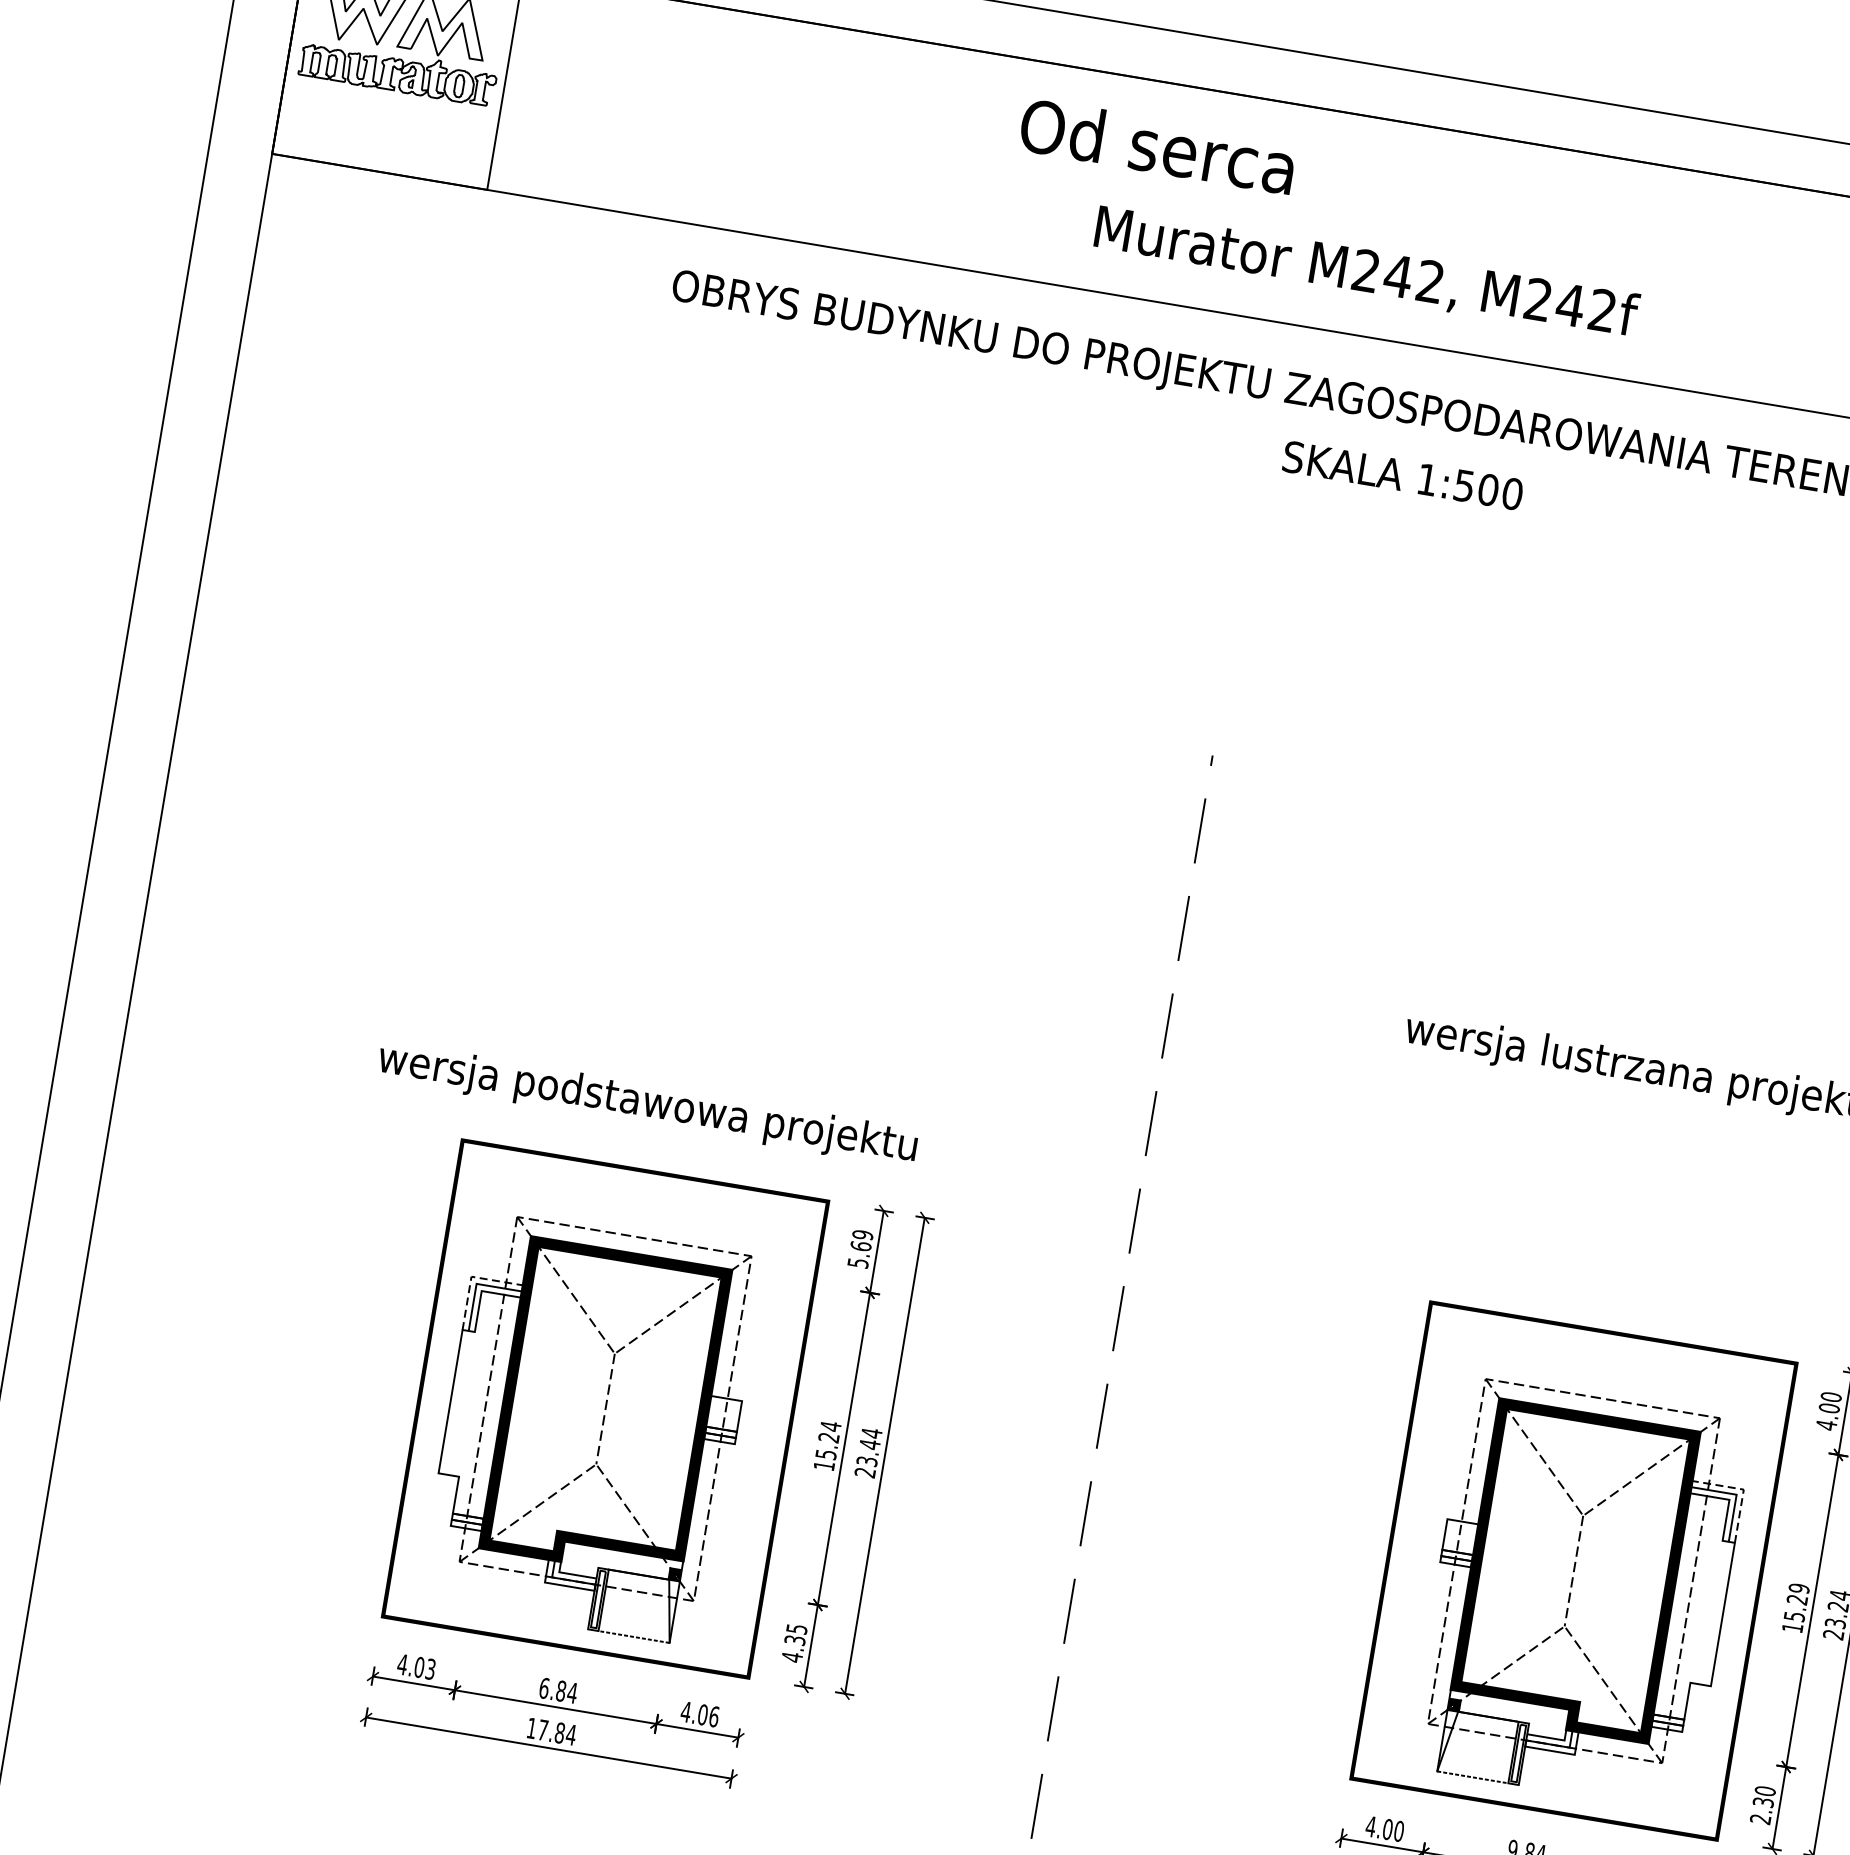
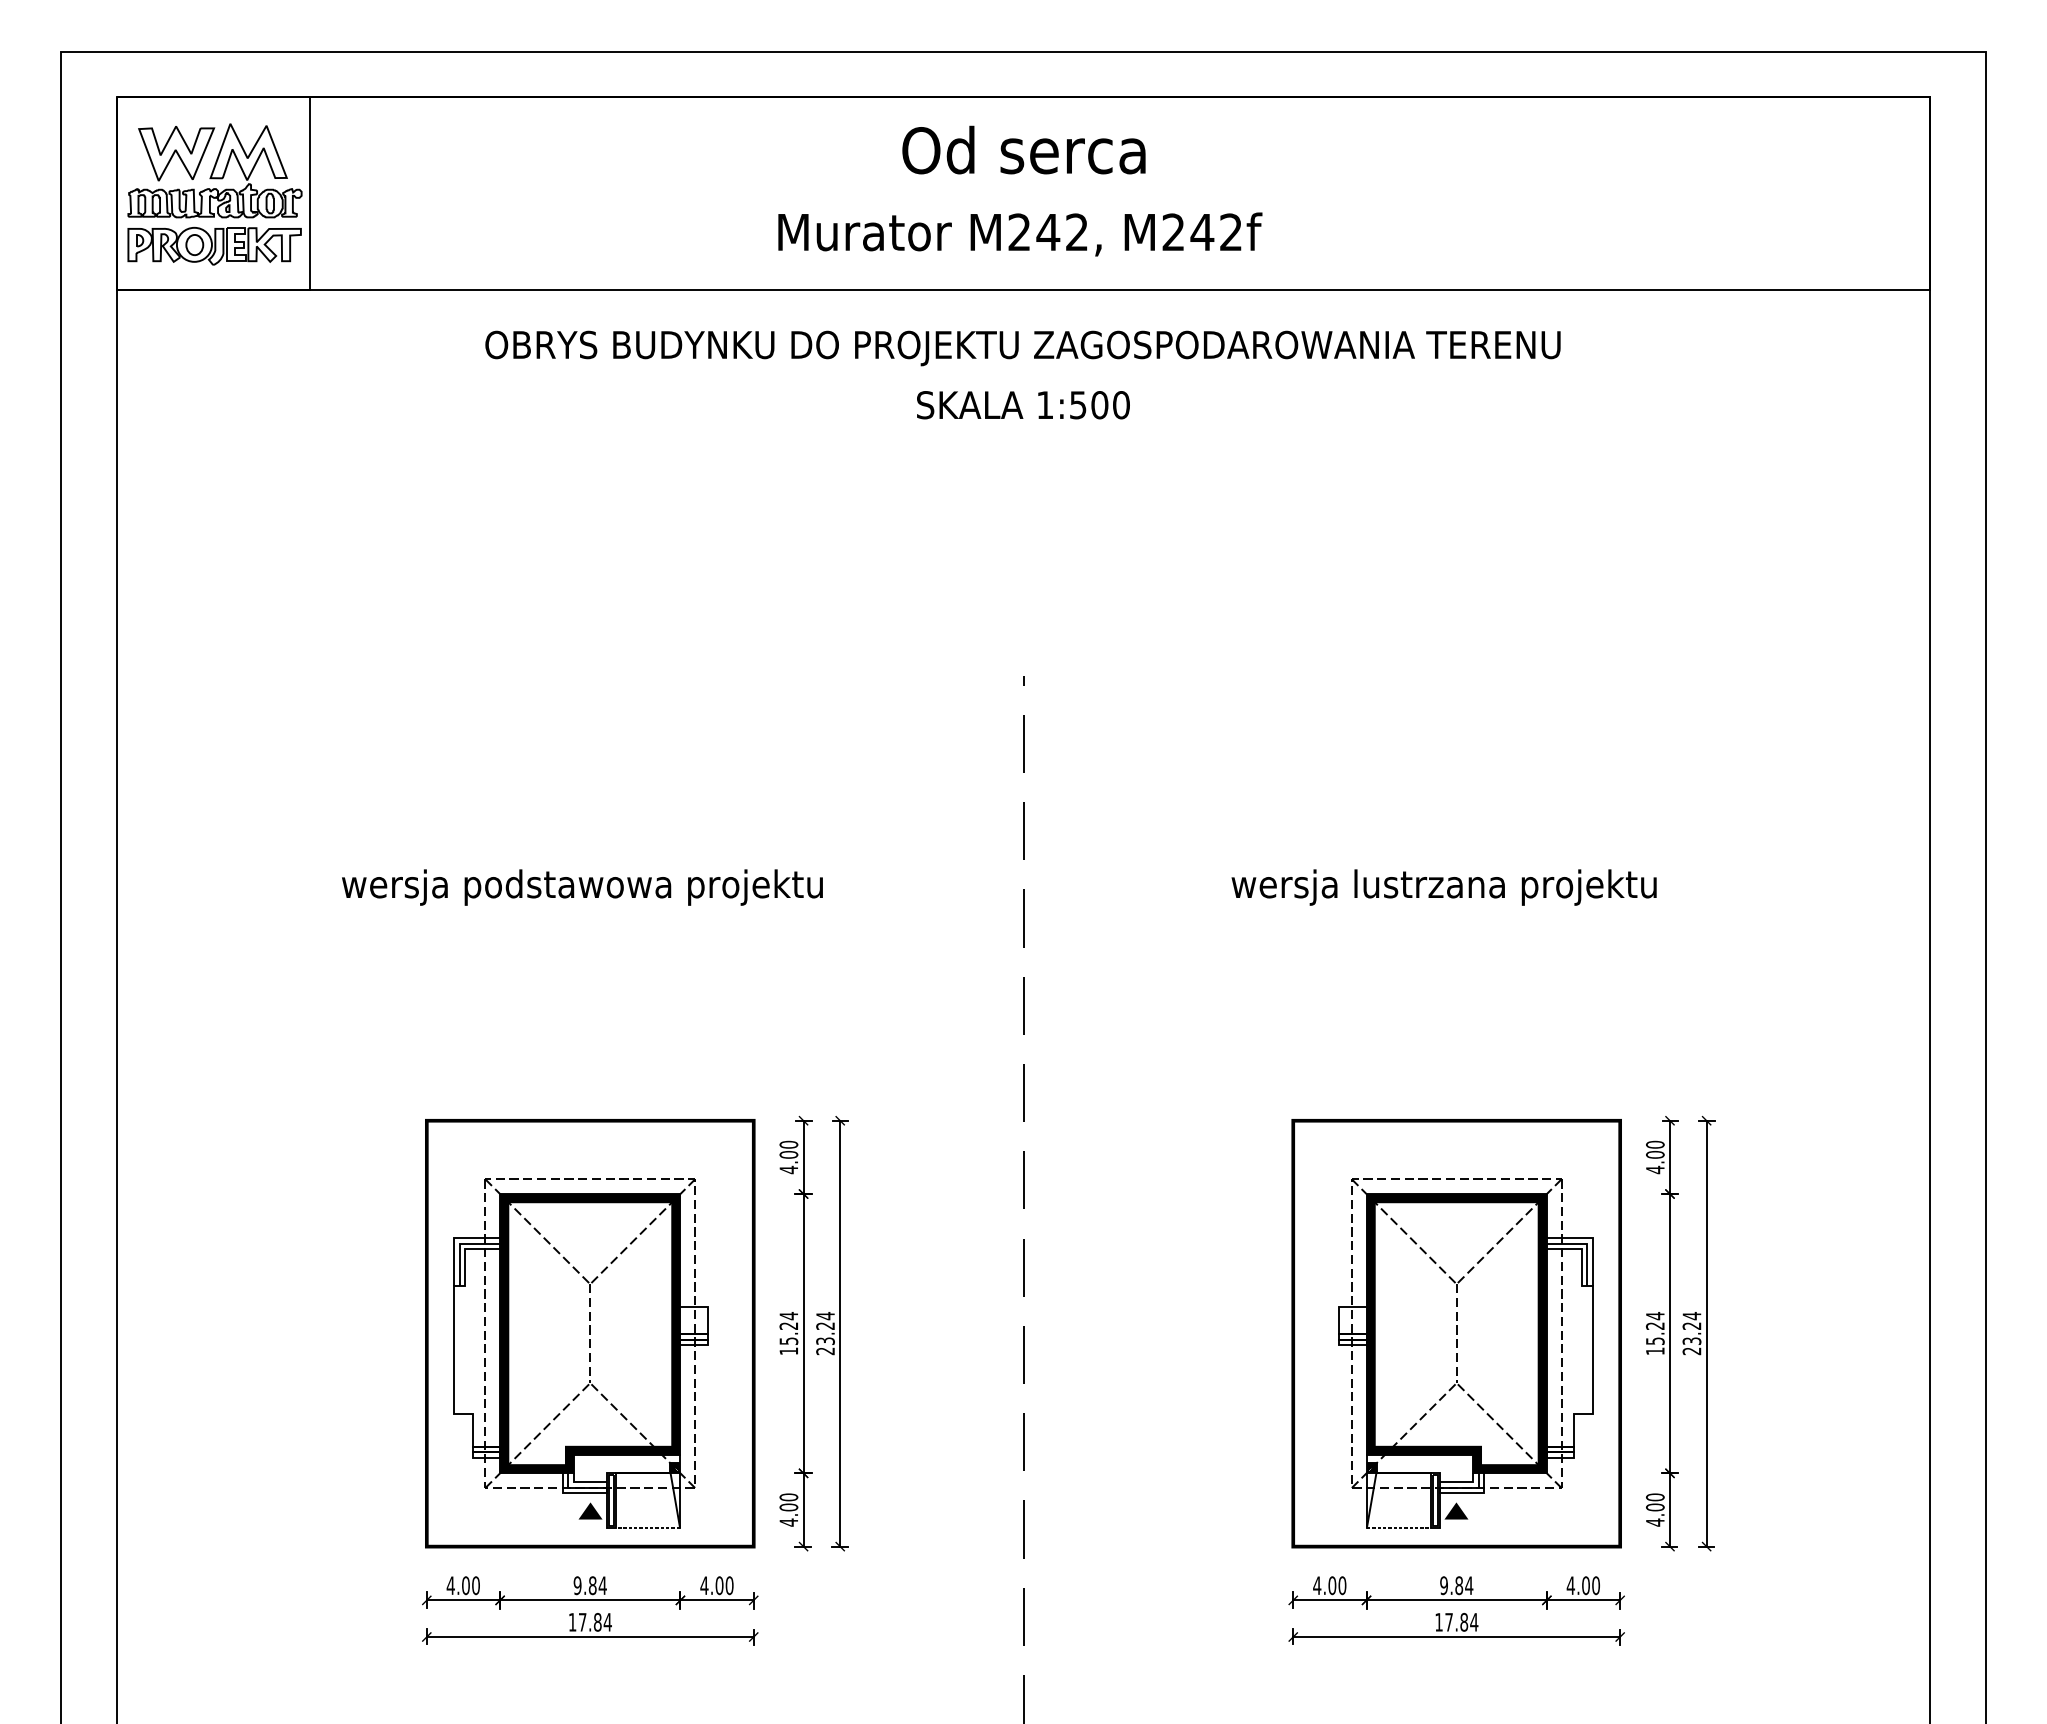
part: (389, 122) -> (214, 245), added
text: (1157, 145) -> (1023, 149), moved
text: (1366, 273) -> (1020, 234), moved
text: (1403, 476) -> (1023, 405), moved
text: (647, 1104) -> (582, 887), moved
text: (860, 1249) -> (788, 1157), 5.69 -> 4.00
line: (471, 1277) -> (454, 1238), dashed -> solid
text: (869, 1445) -> (825, 1326), 23.44 -> 23.24
line: (1743, 1490) -> (1592, 1238), dashed -> solid
text: (1798, 1588) -> (1654, 1316), 15.29 -> 15.24
fill: (572, 1606) -> (590, 1510), added
text: (795, 1634) -> (788, 1502), 4.35 -> 4.00
text: (430, 1669) -> (475, 1585), 4.03 -> 4.00
text: (544, 1688) -> (577, 1585), 6.84 -> 9.84
text: (714, 1716) -> (729, 1585), 4.06 -> 4.00
fill: (1540, 1768) -> (1456, 1510), added
text: (1762, 1810) -> (1655, 1514), 2.30 -> 4.00

